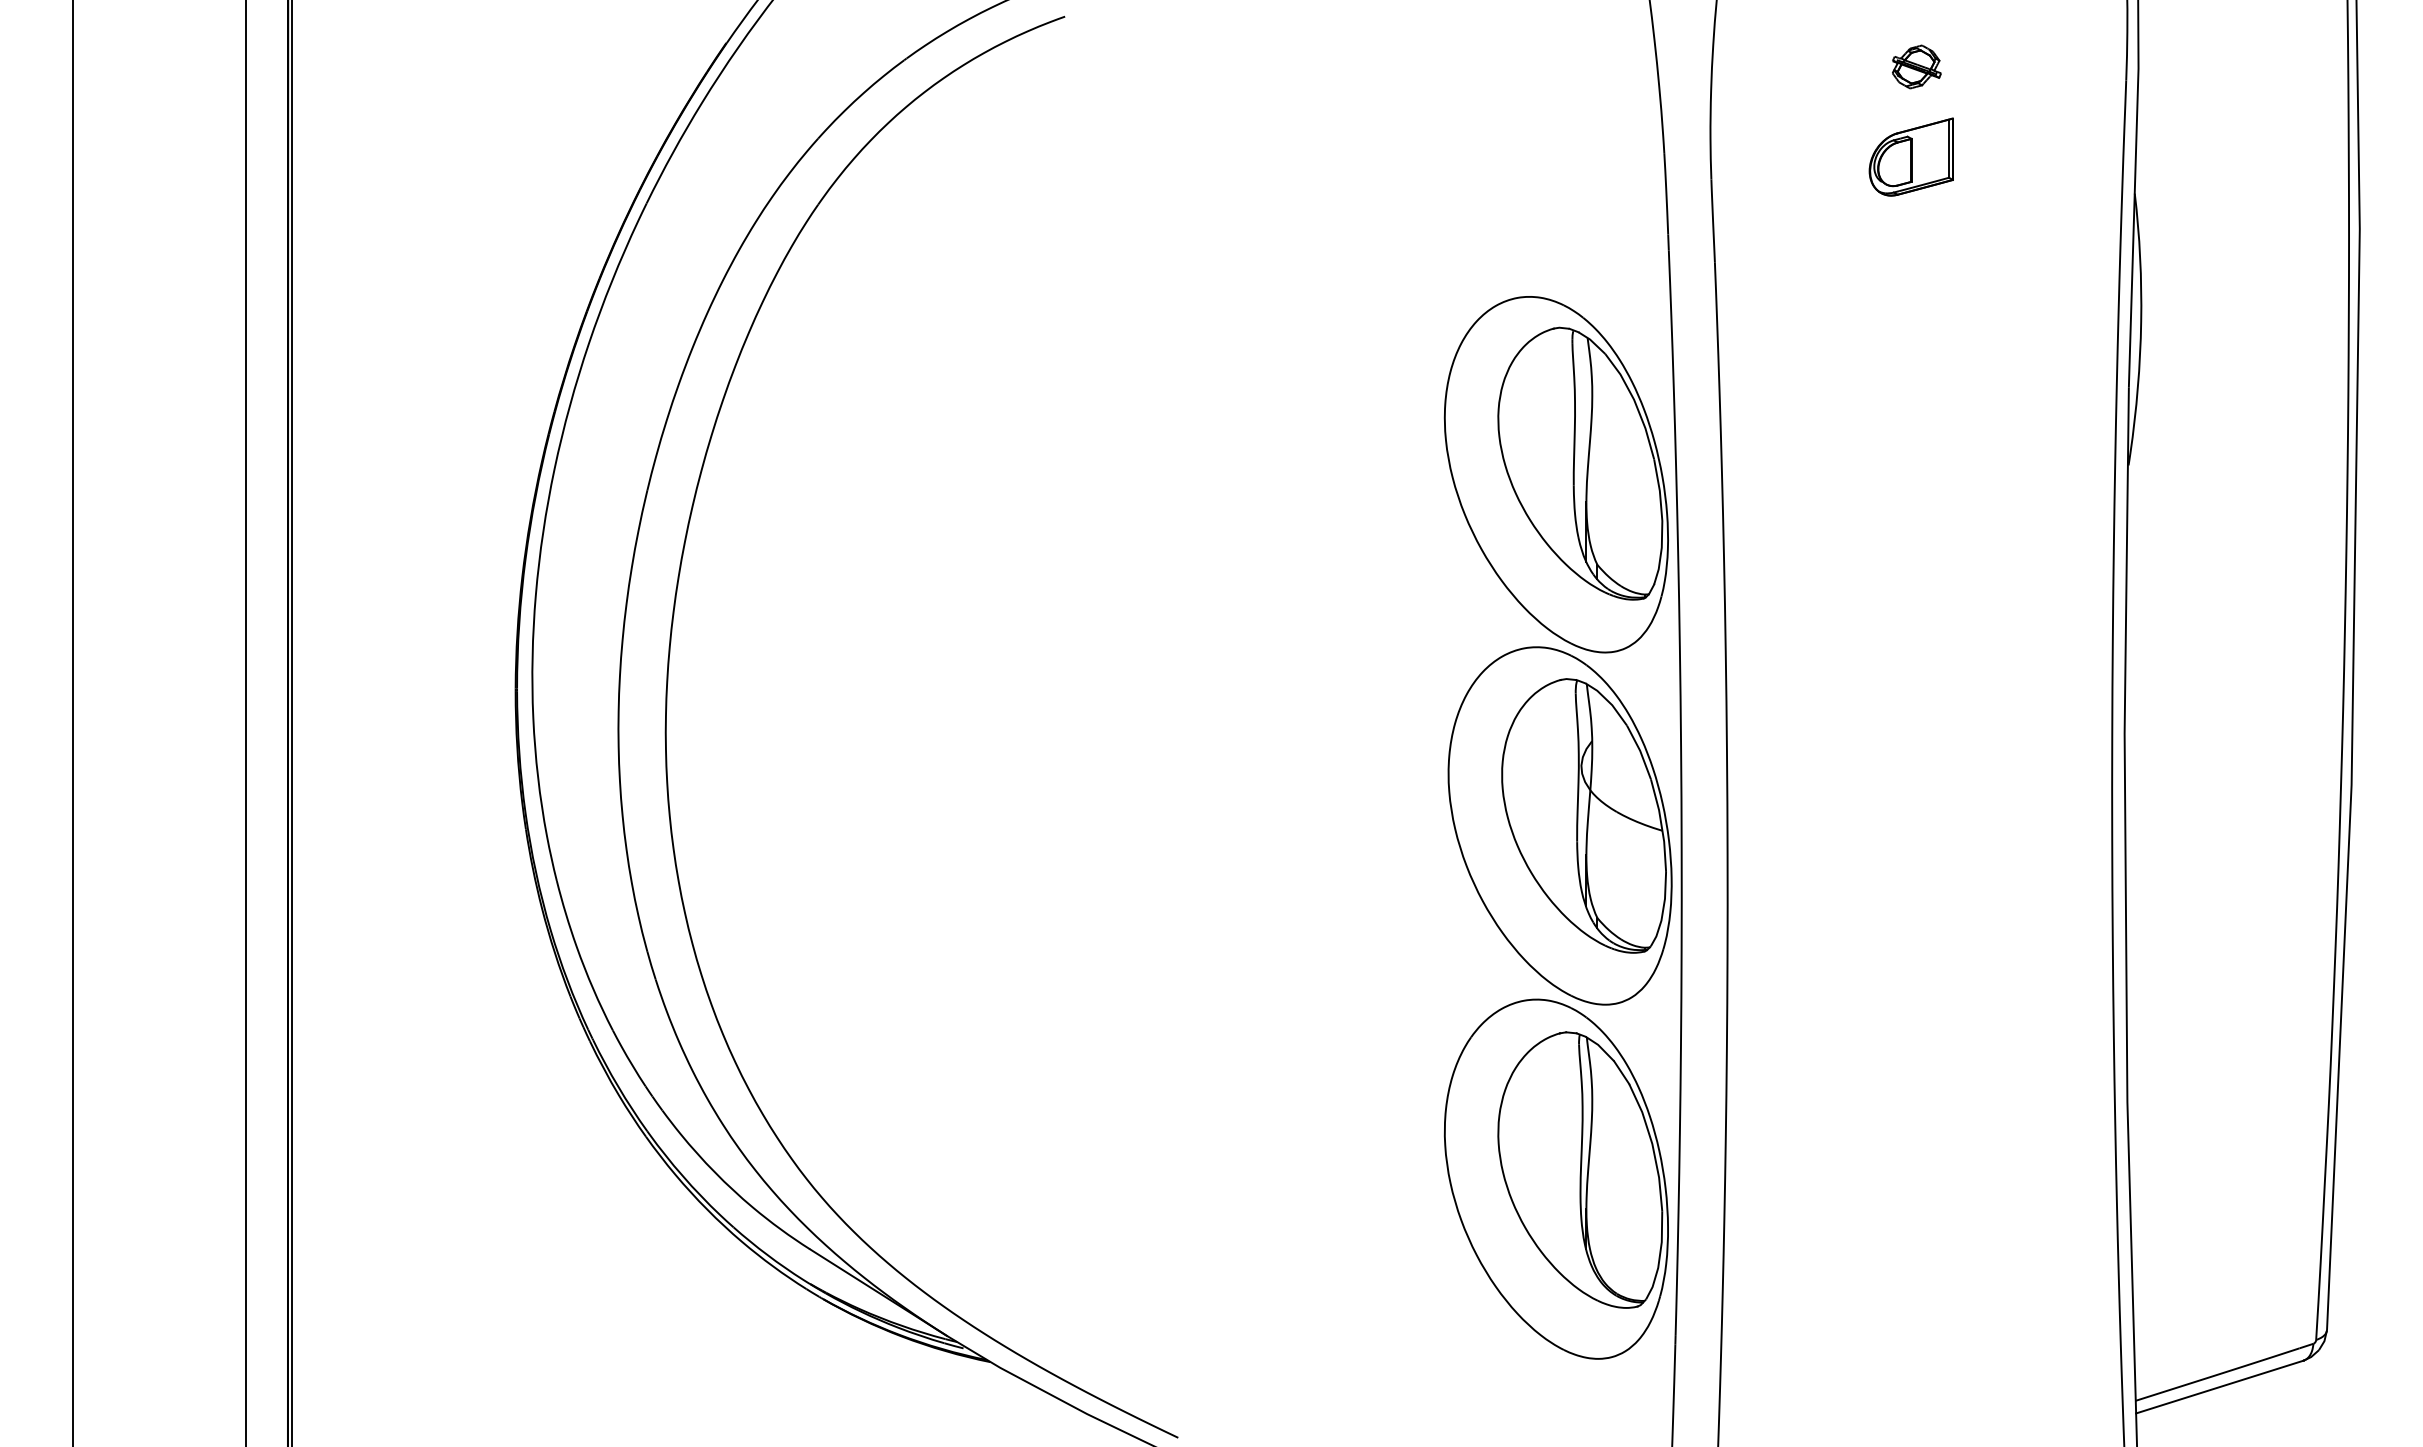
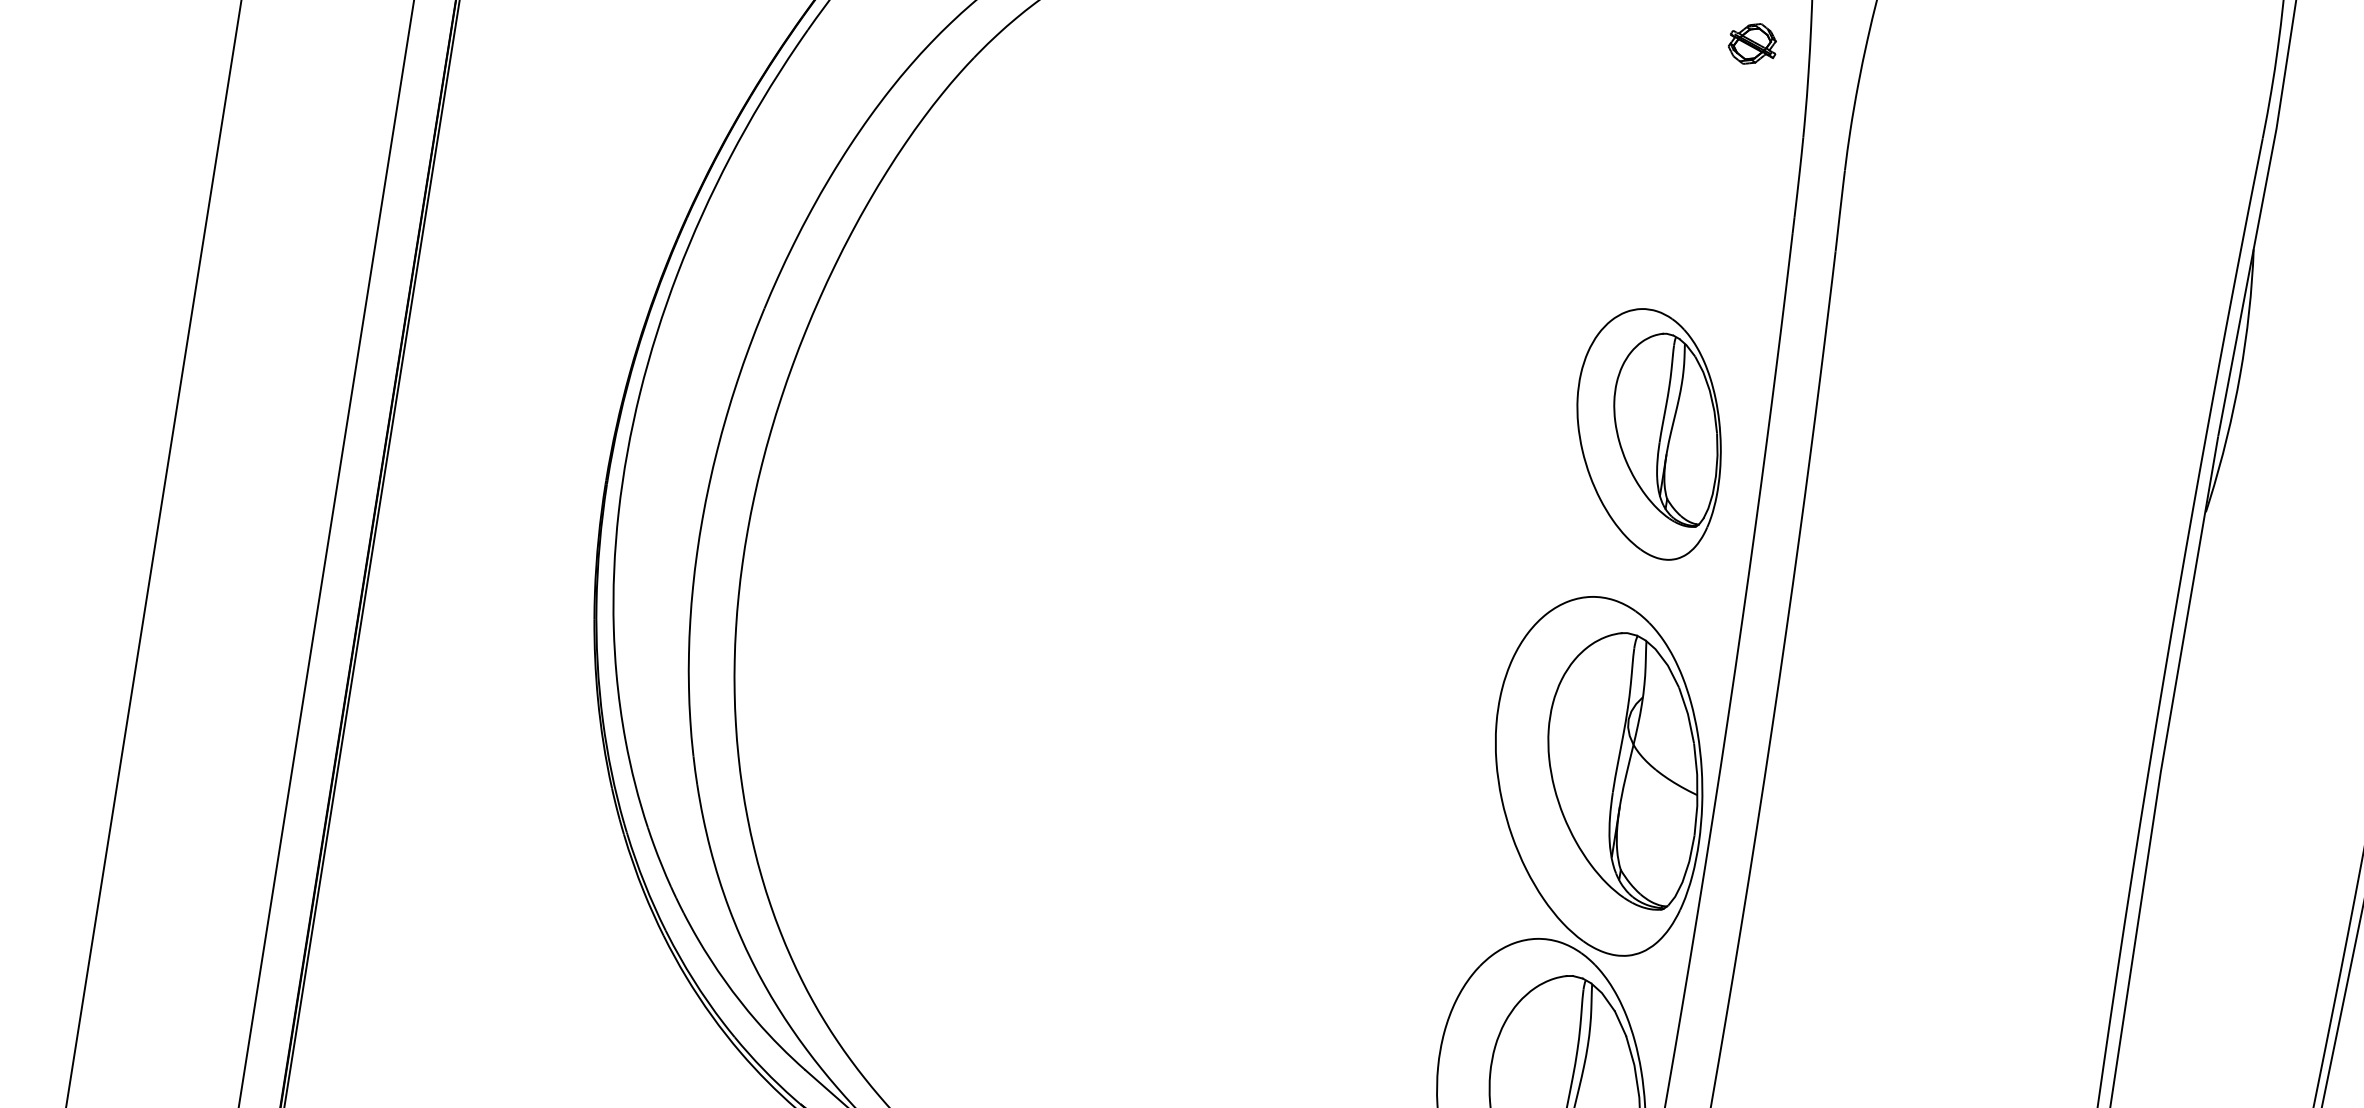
part: (1916, 66) -> (1752, 43), moved
part: (1910, 156) -> (2041, 178), removed
part: (1555, 474) -> (1648, 432), size x0.7

